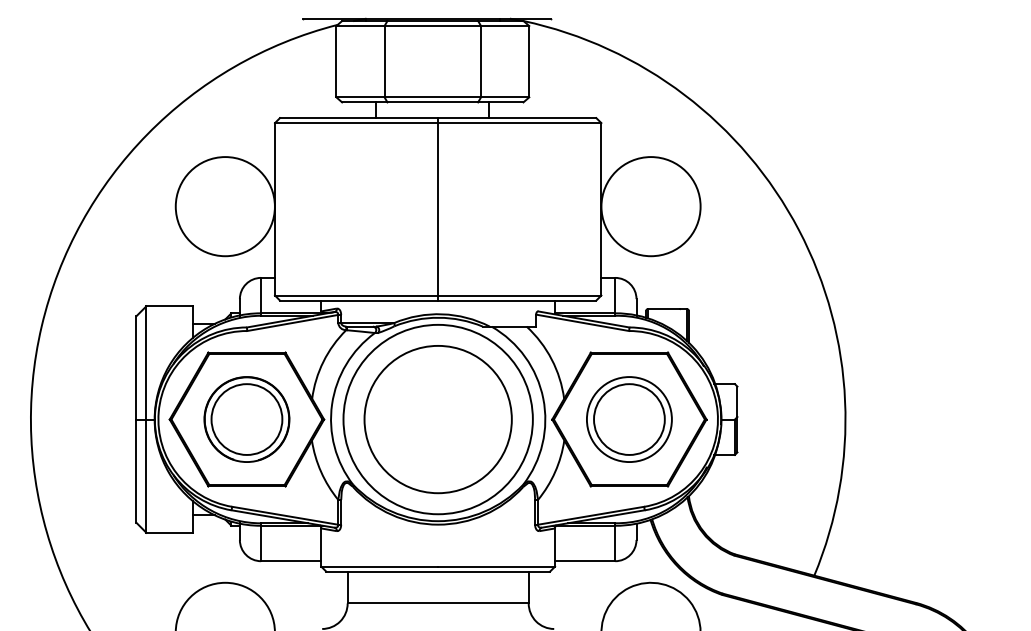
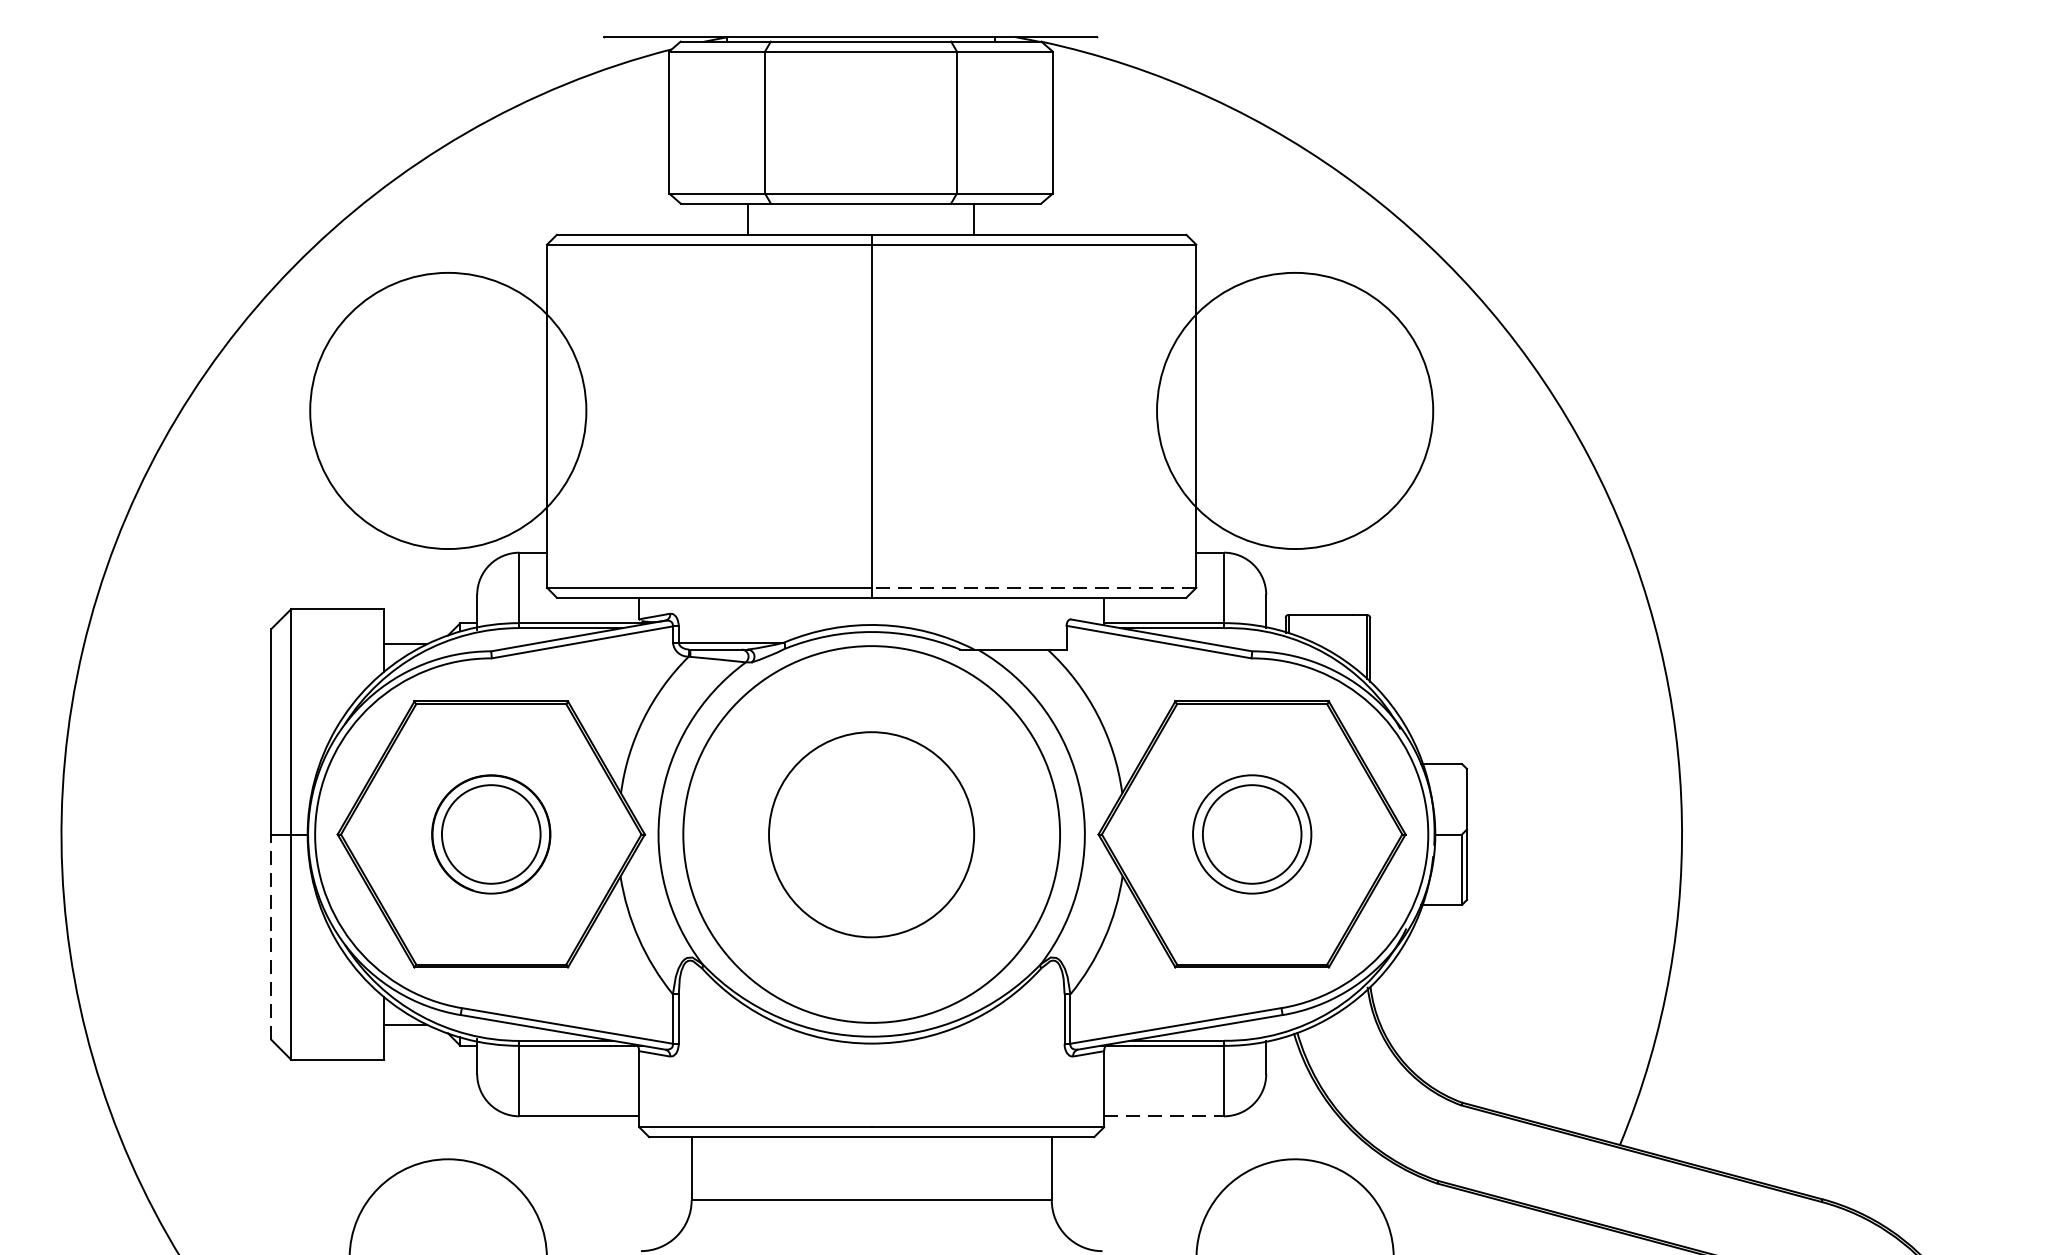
circle: (224, 206) -> (446, 410), size x1.4
circle: (650, 206) -> (1294, 410), size x1.4
line: (519, 295) -> (1033, 587), solid -> dashed
part: (246, 419) -> (490, 834), size x0.7
circle: (437, 419) -> (870, 834), size x0.7
part: (629, 419) -> (1252, 834), size x0.7
line: (136, 471) -> (271, 937), solid -> dashed
line: (585, 561) -> (1164, 1116), solid -> dashed

